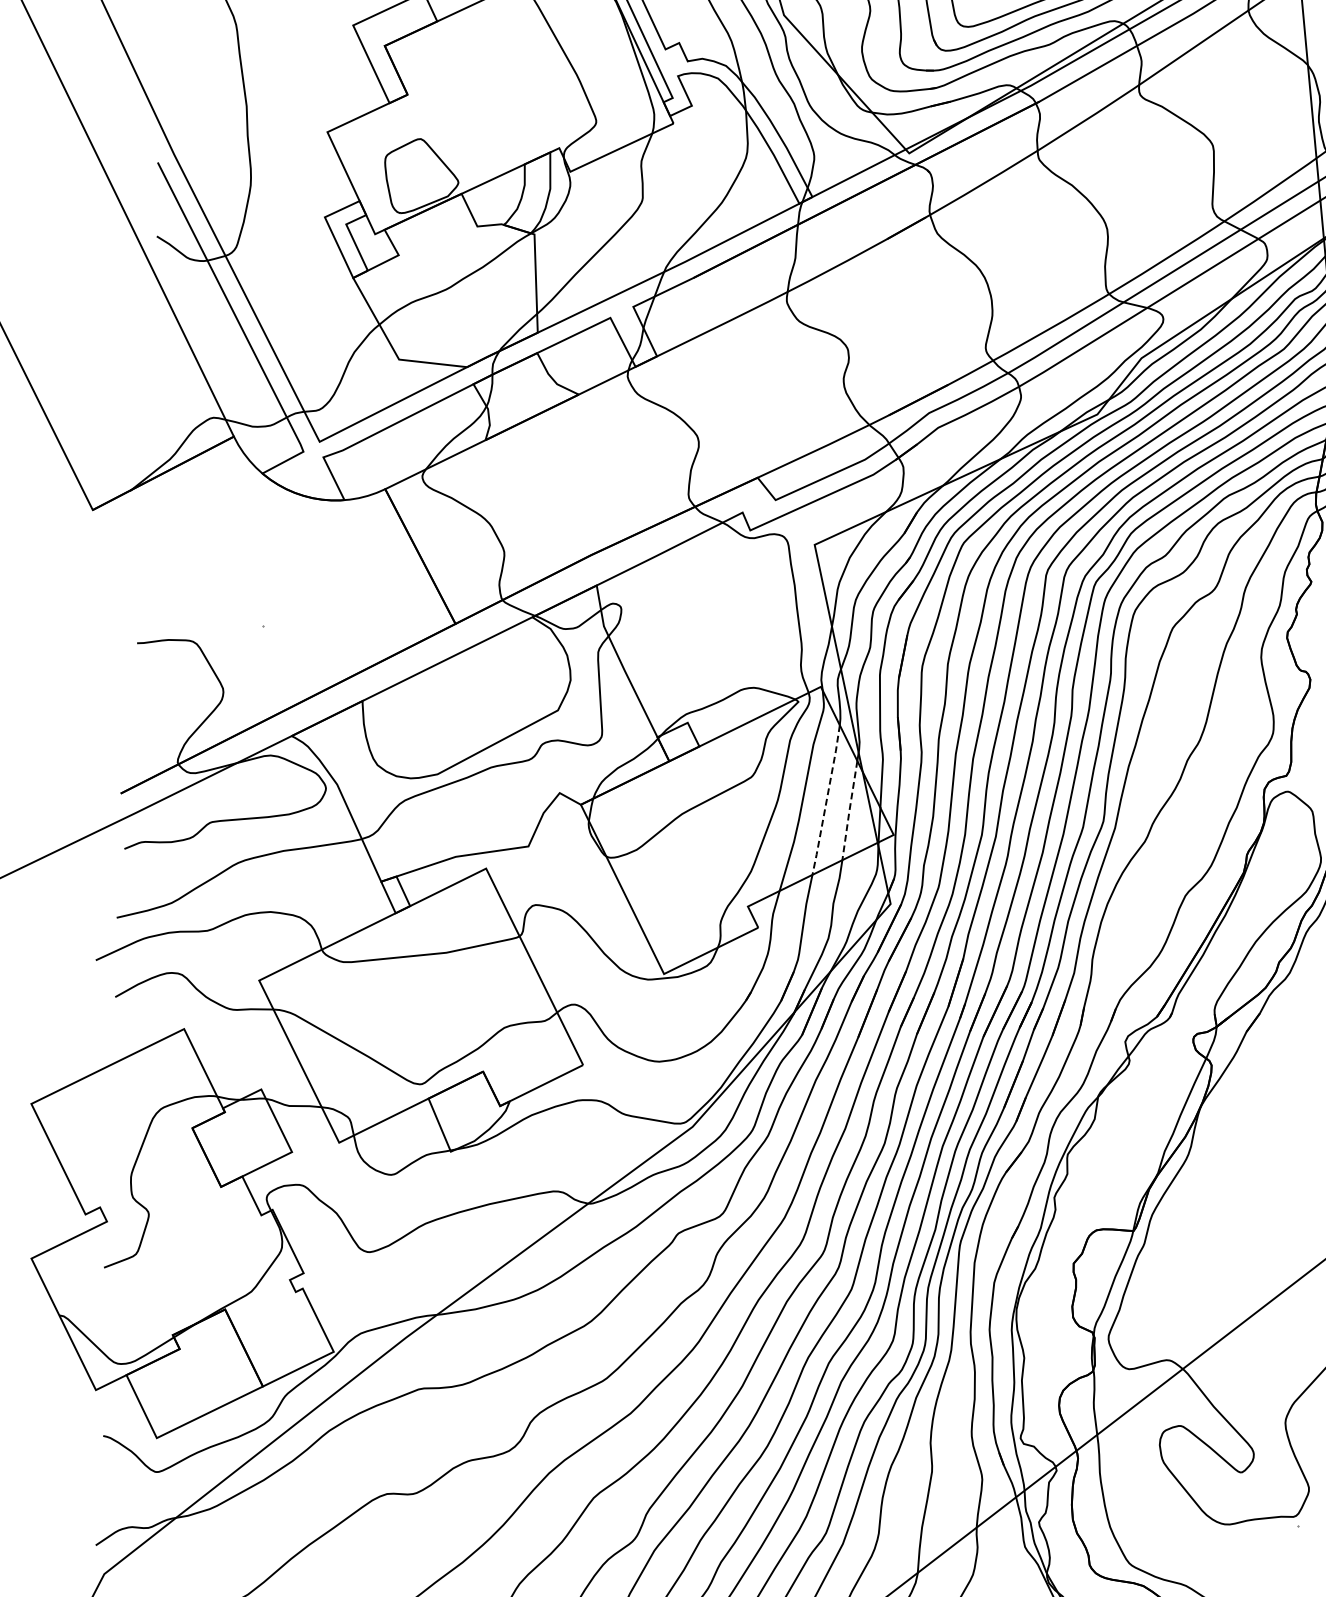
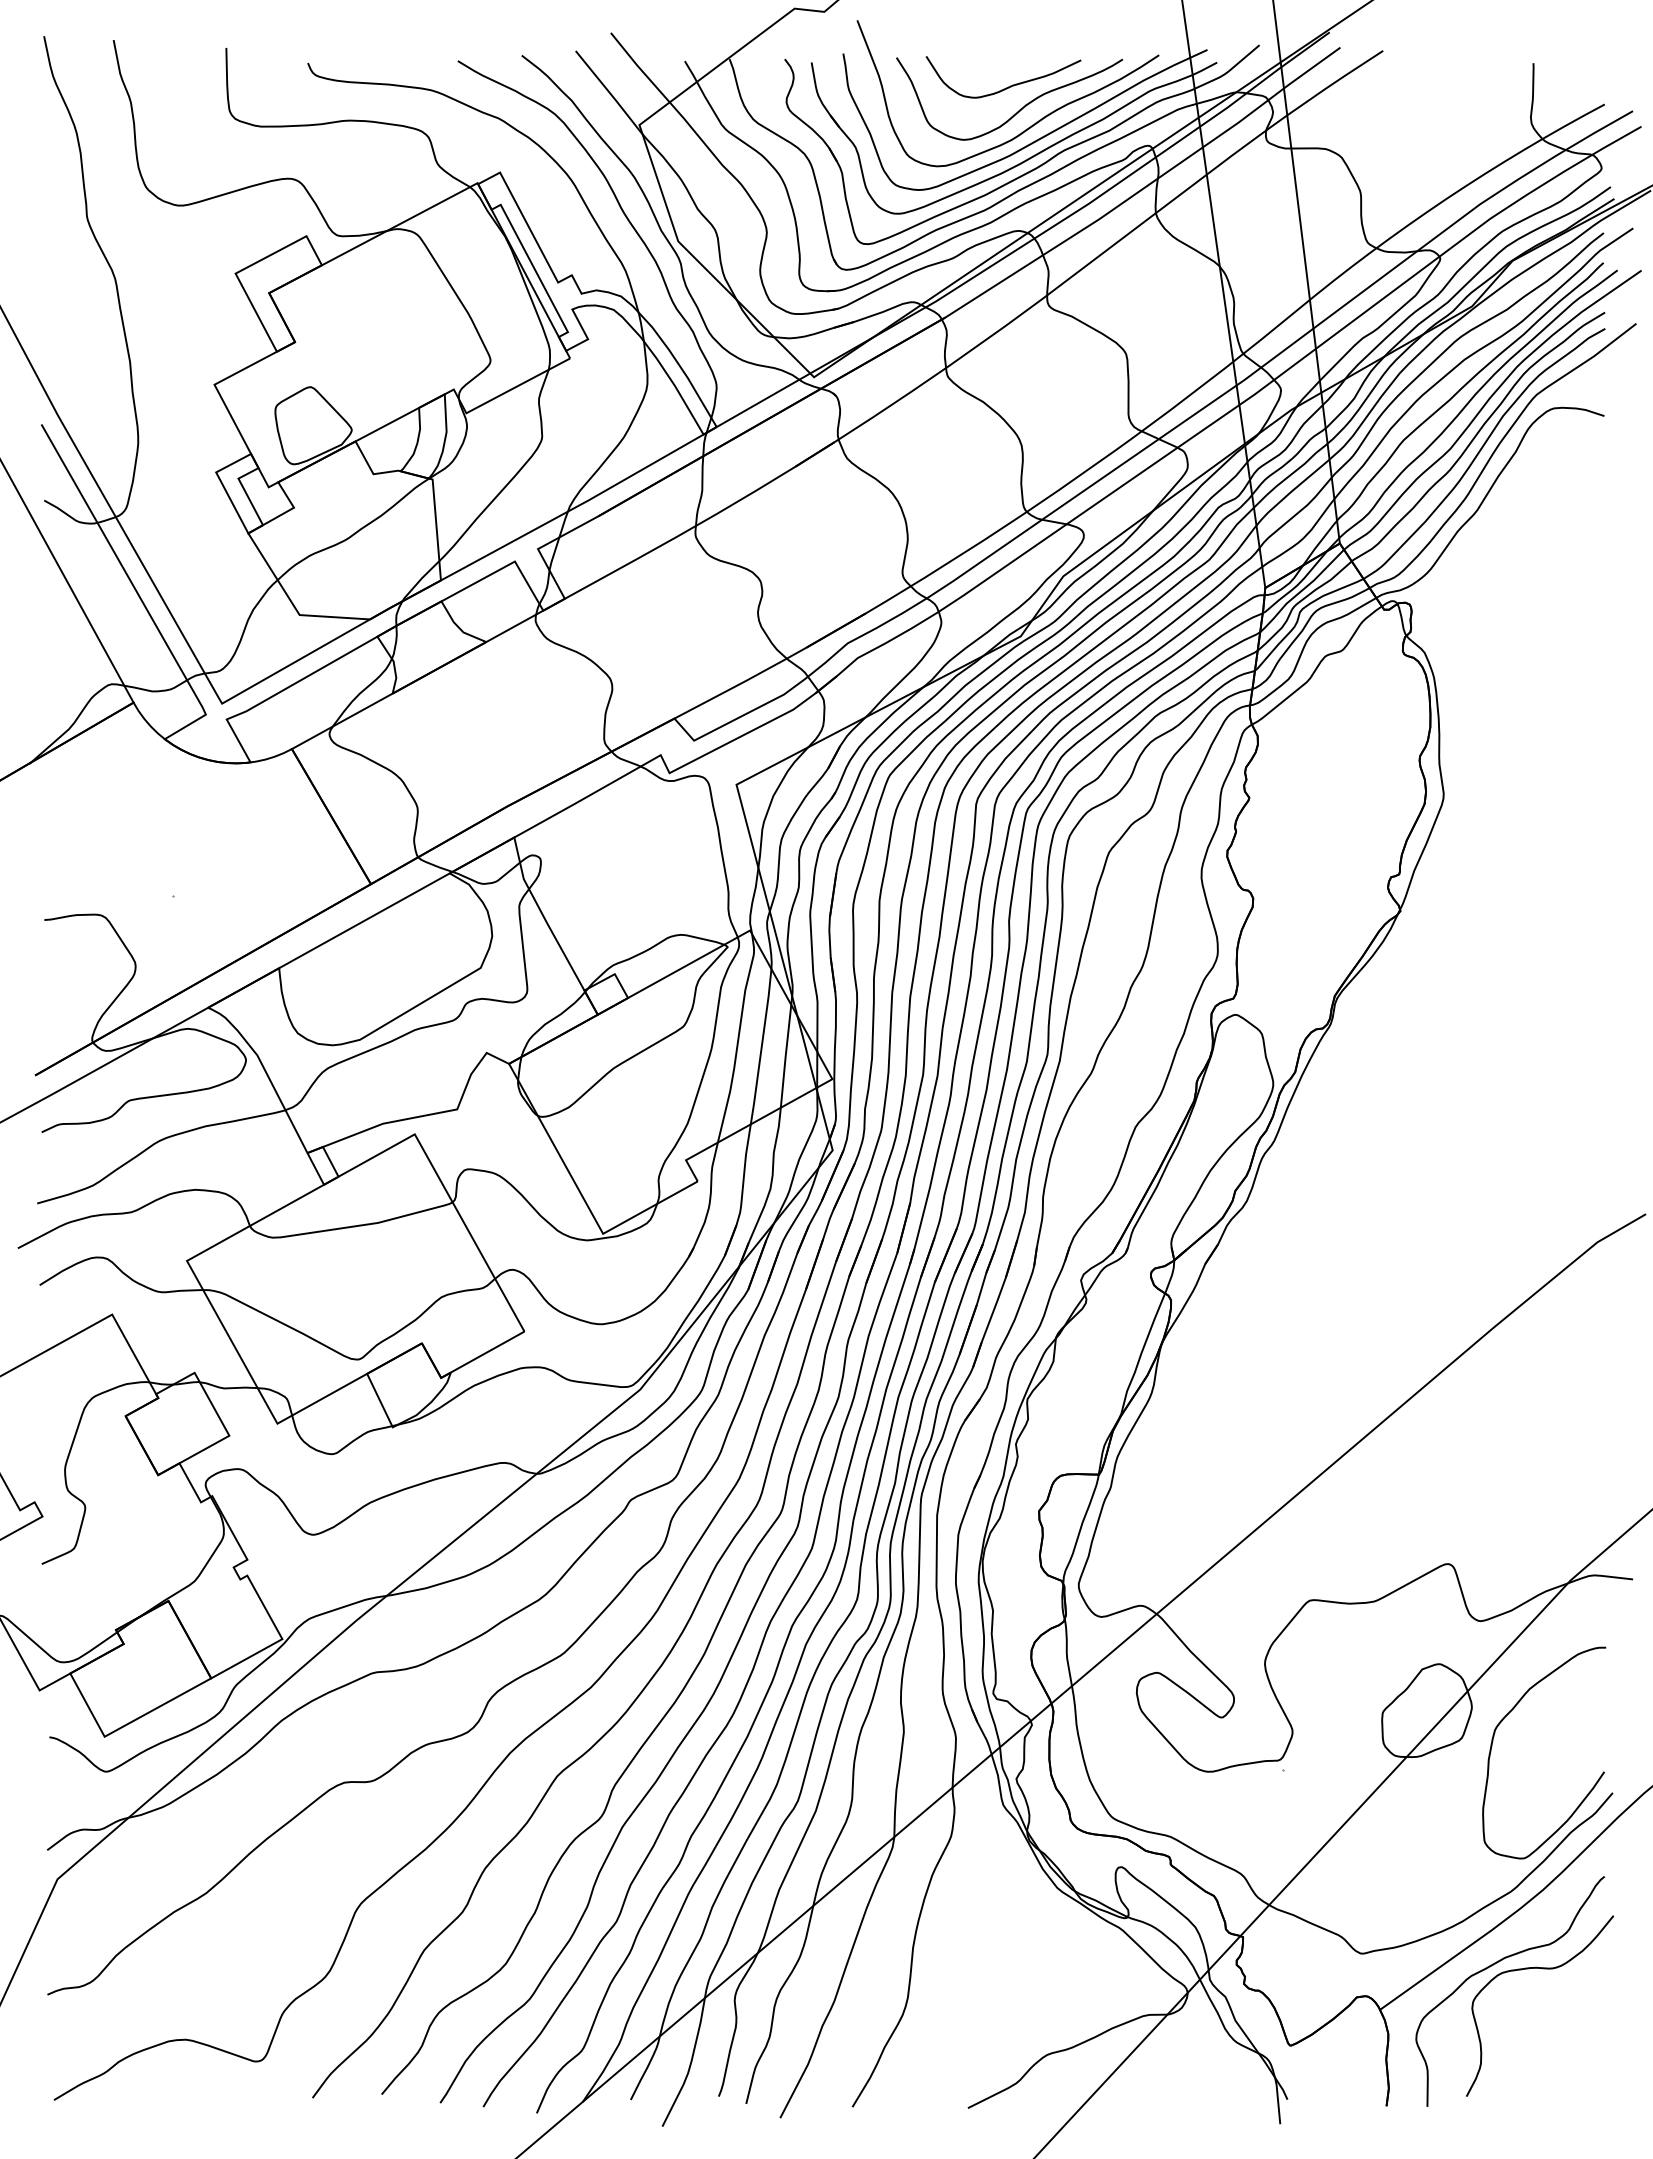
line: (826, 800) -> (761, 1047), dashed -> solid
line: (849, 811) -> (785, 1057), dashed -> solid

